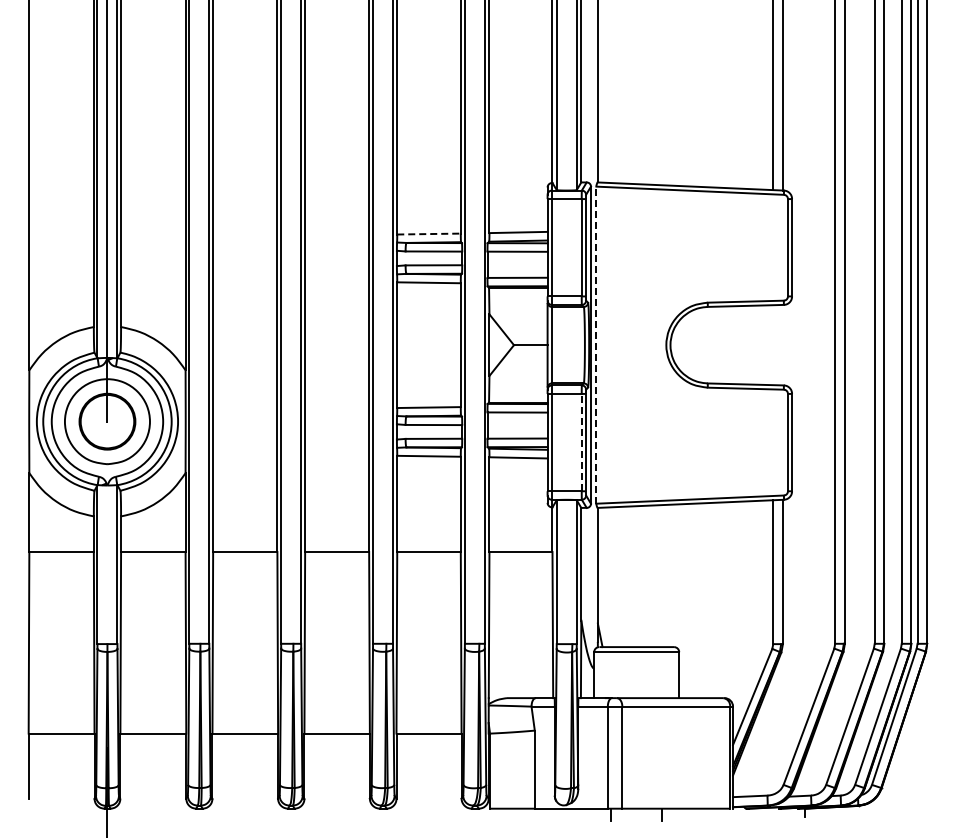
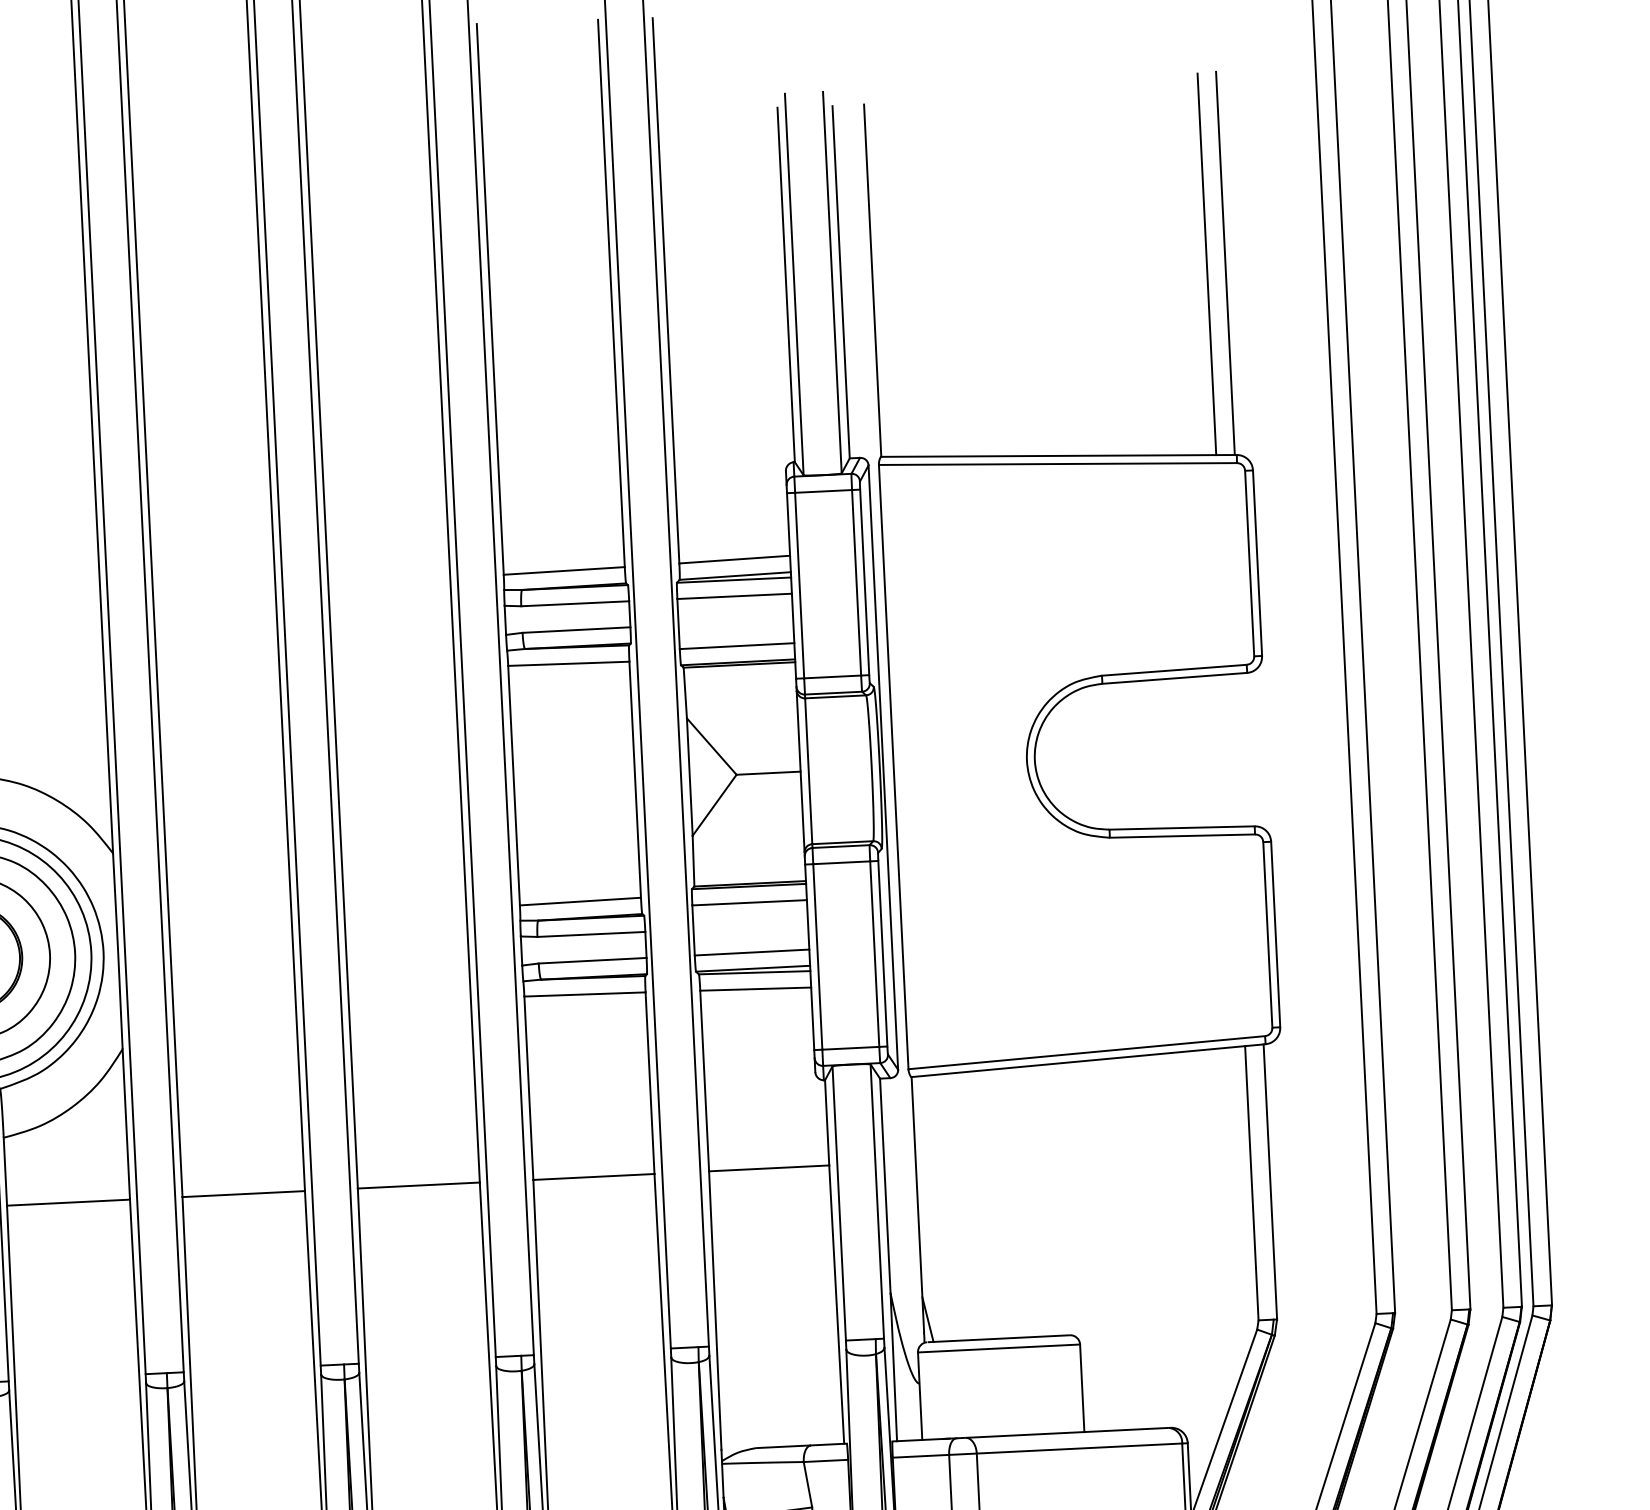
line: (429, 234) -> (565, 571), dashed -> solid
line: (596, 345) -> (893, 767), dashed -> solid
line: (581, 442) -> (874, 953), dashed -> solid

